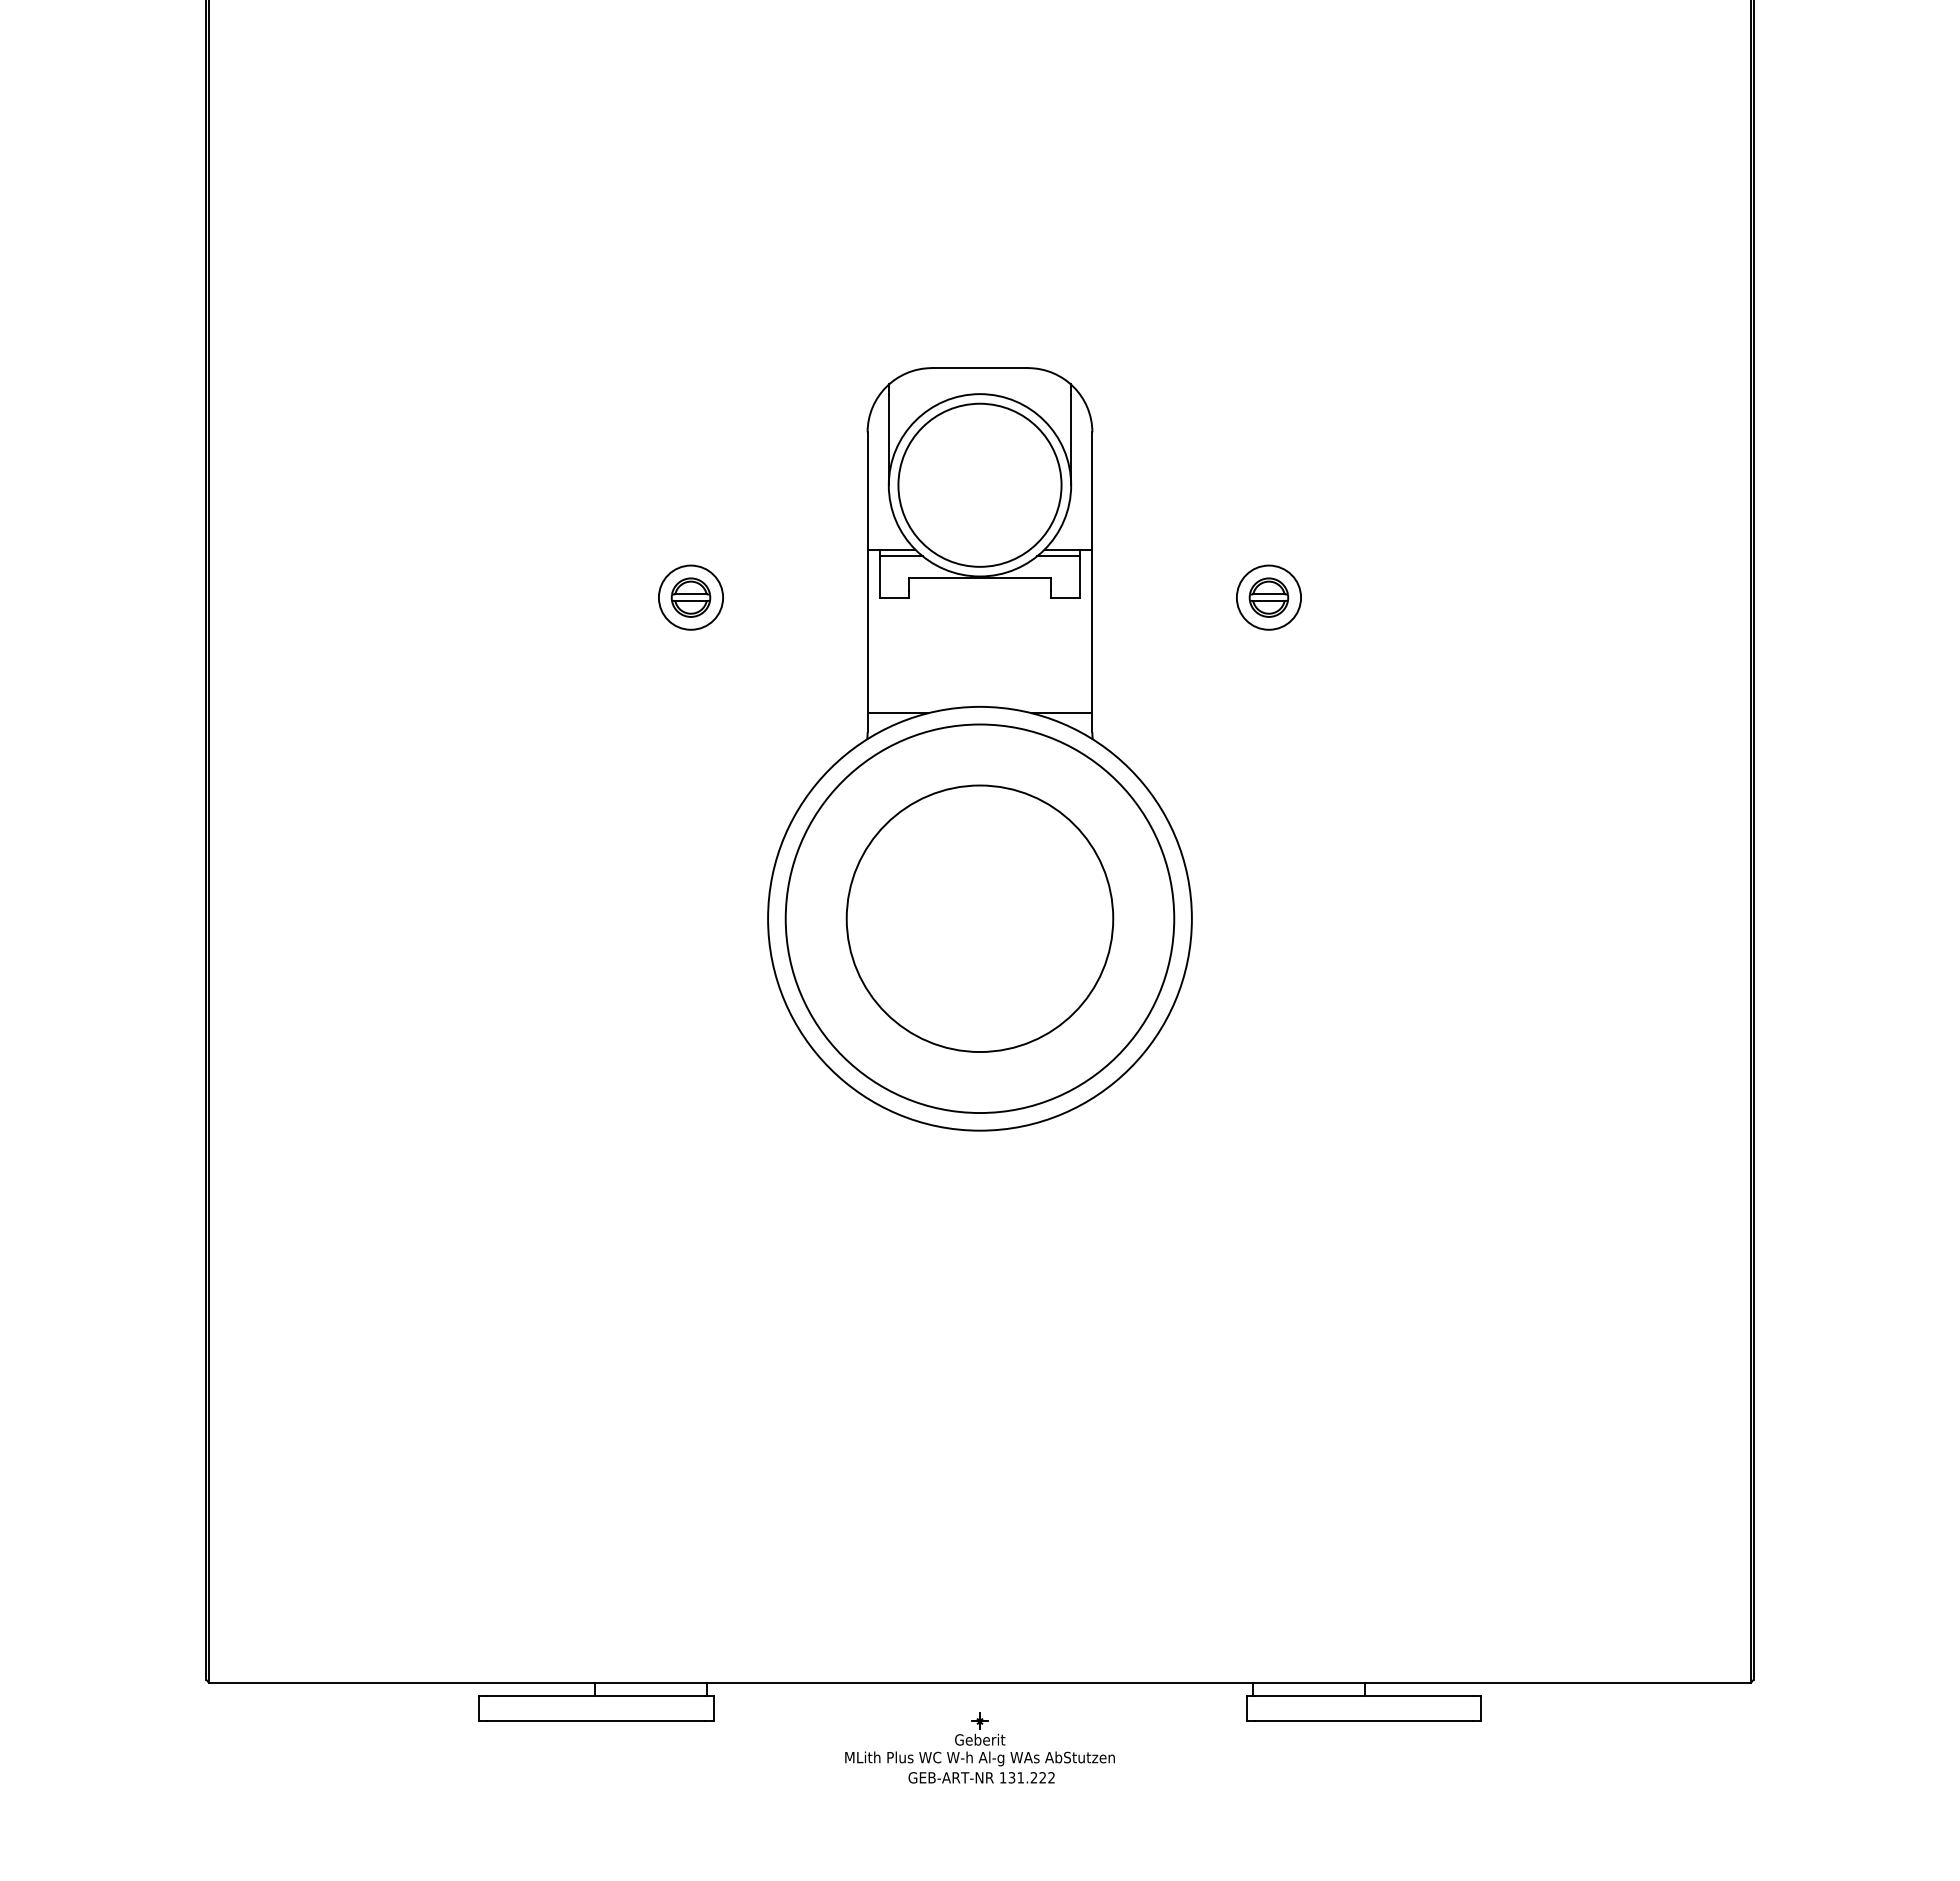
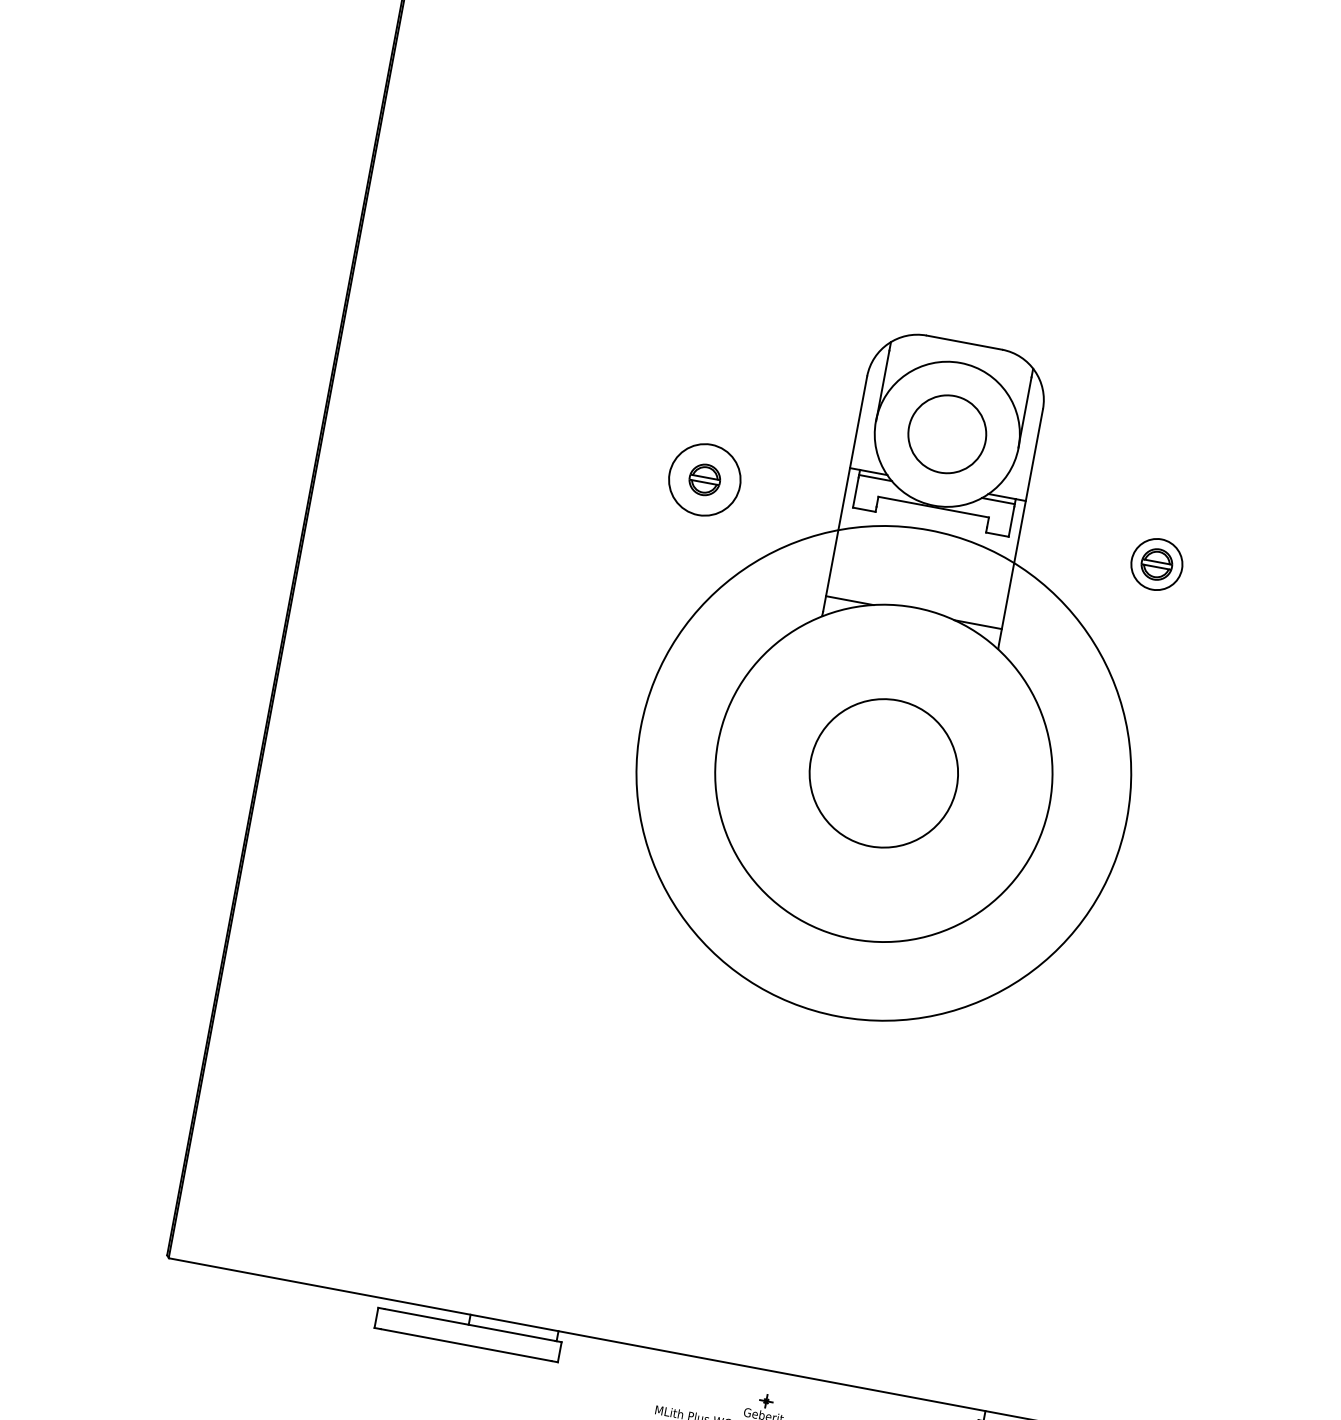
circle: (979, 484) -> (947, 433), size x0.6
circle: (690, 597) -> (704, 479), size x1.4
circle: (979, 918) -> (883, 773), size x0.7
circle: (979, 918) -> (883, 773), size x1.6

